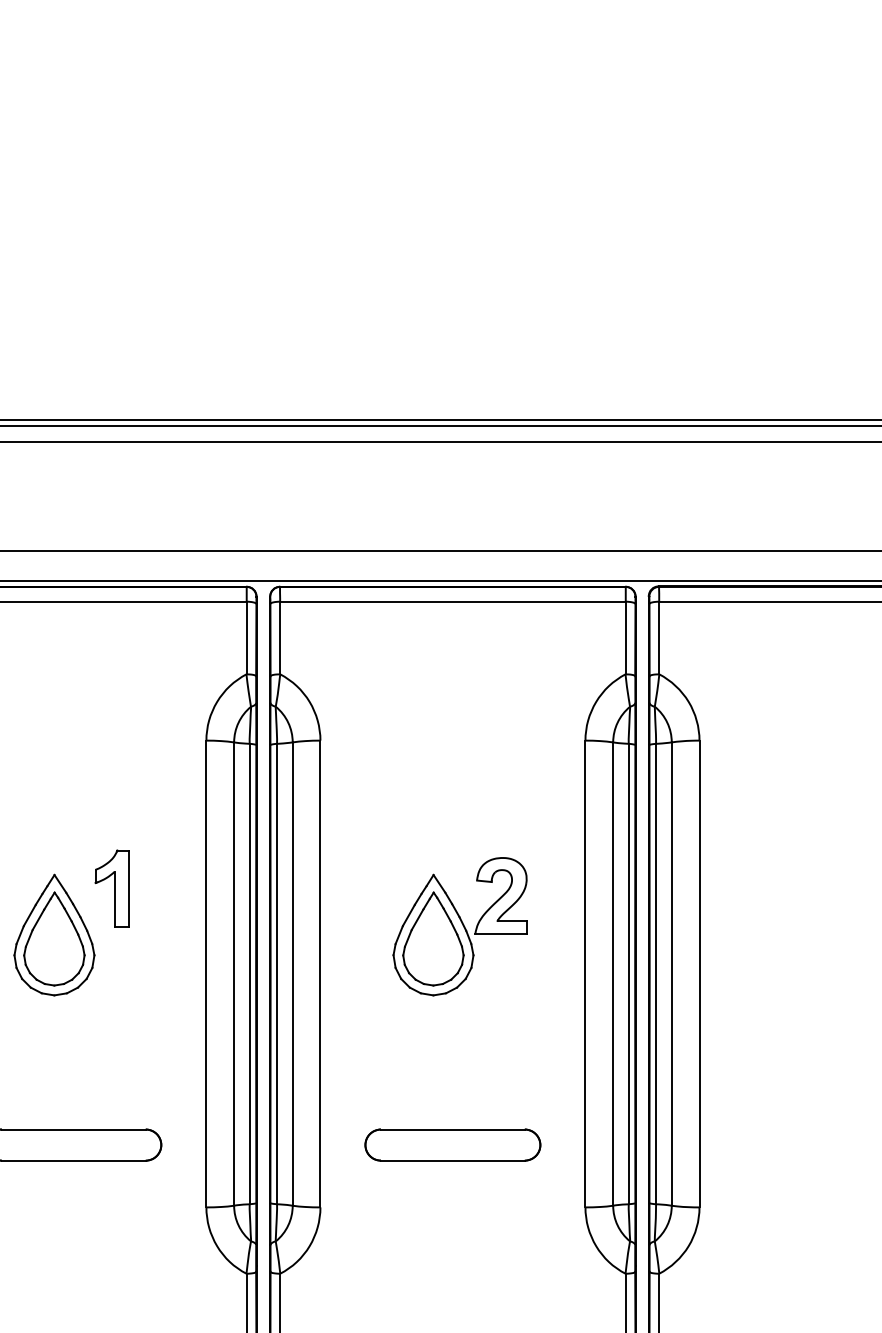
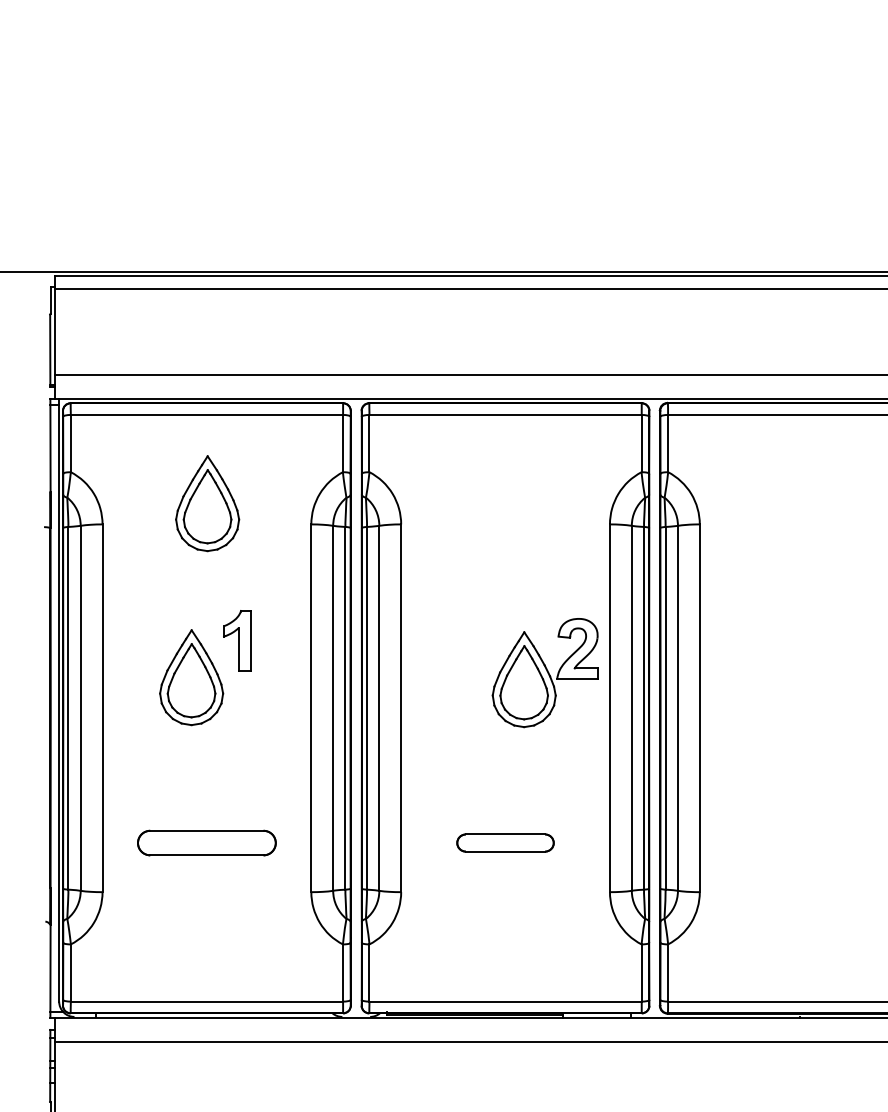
part: (74, 714) -> (207, 503), added
part: (459, 927) -> (544, 673), moved
part: (452, 1144) -> (505, 842), size x0.7

